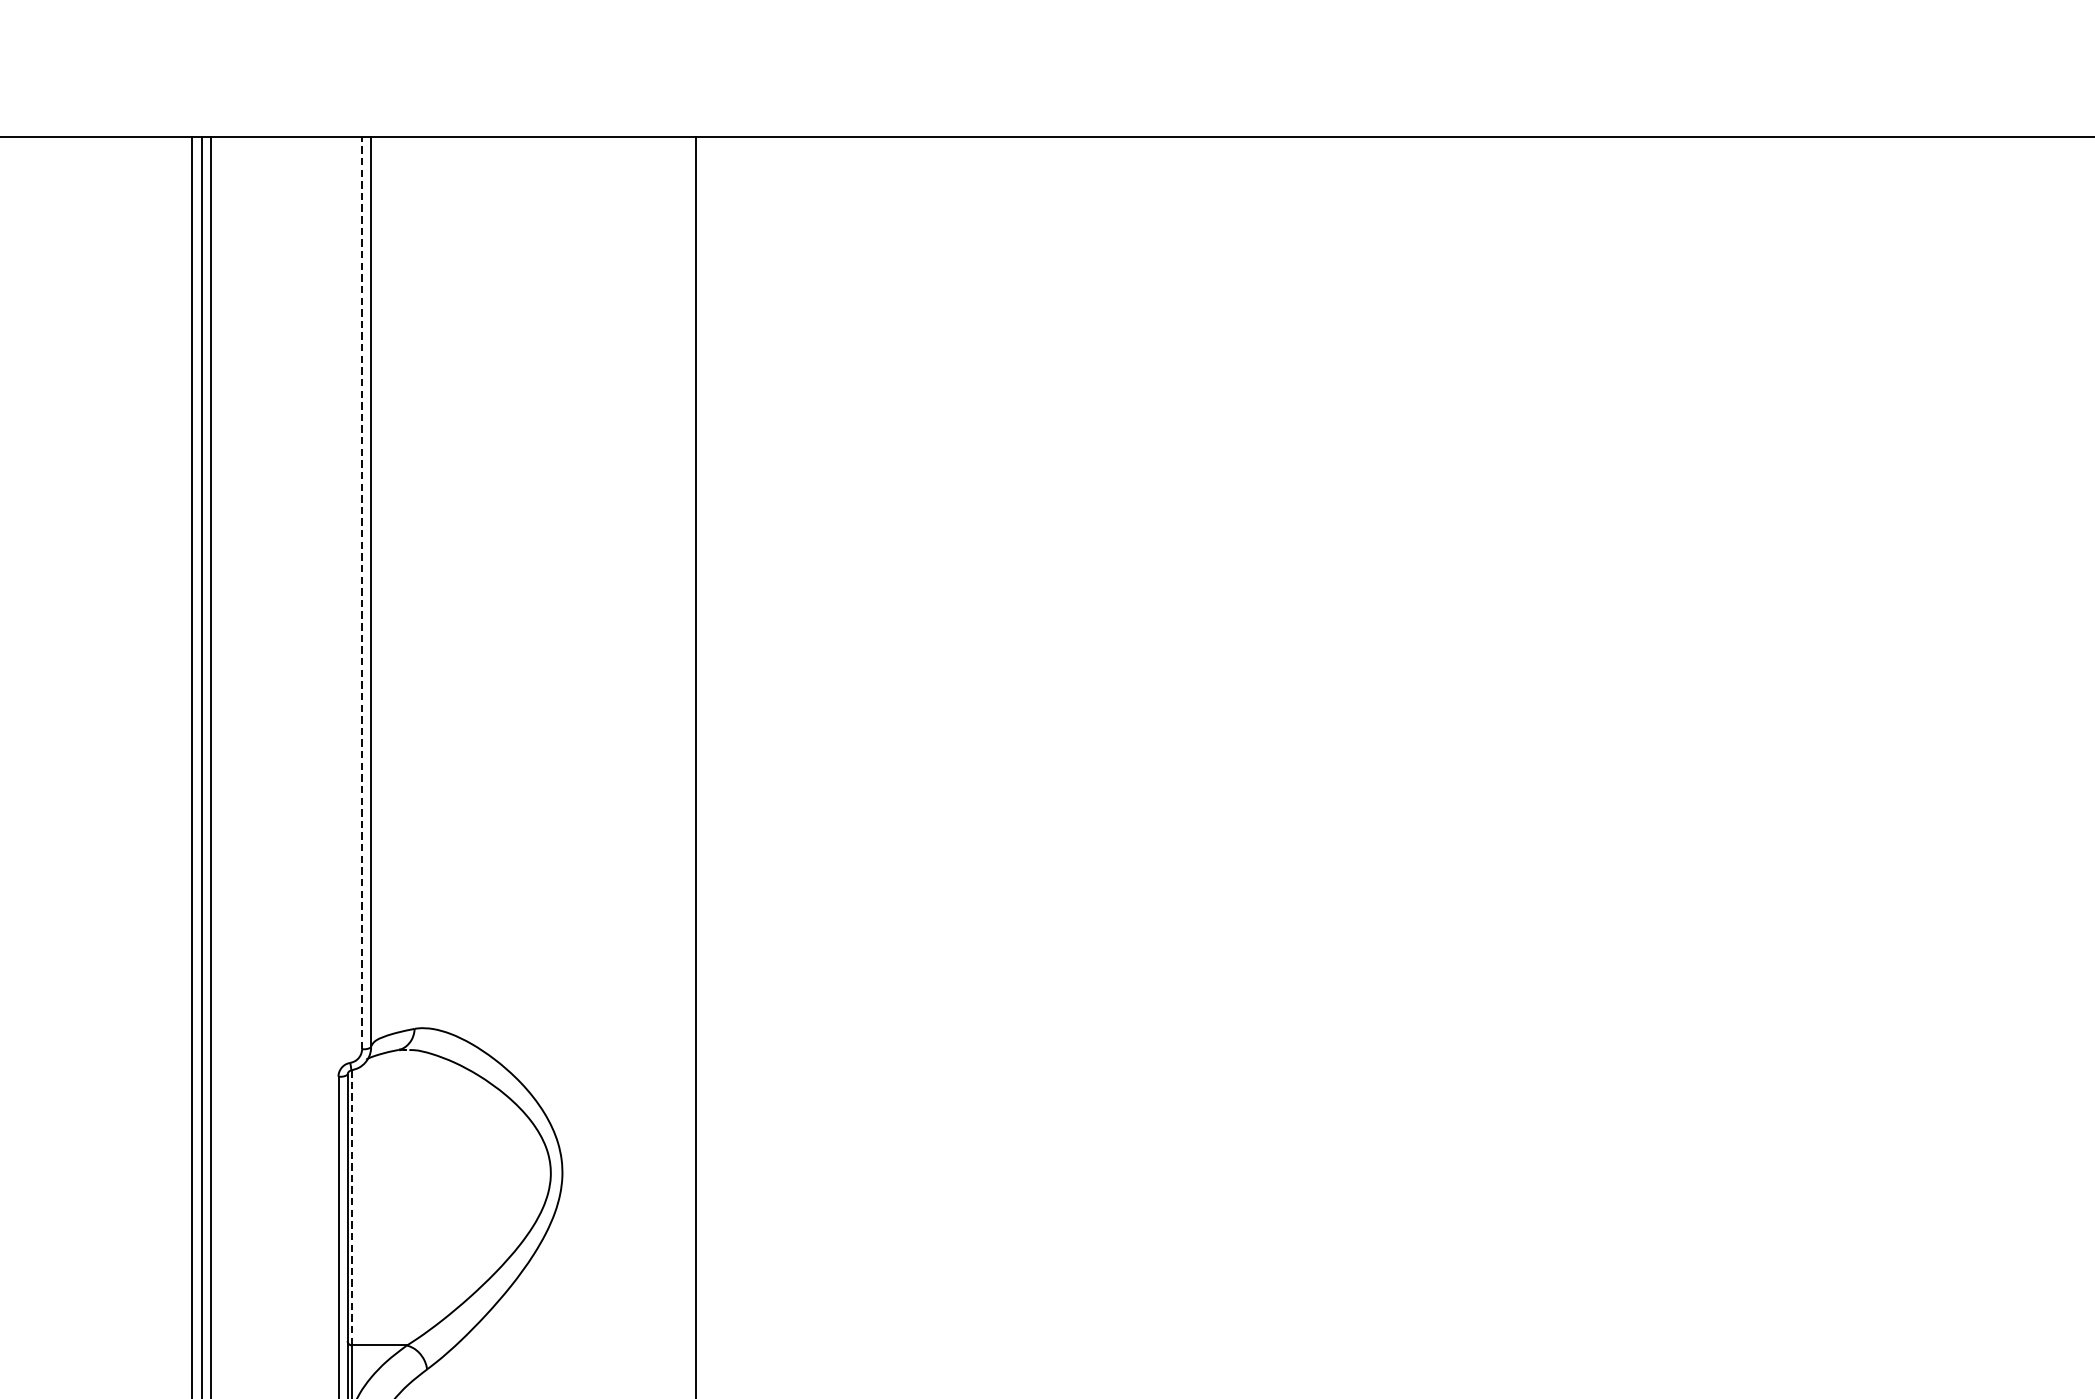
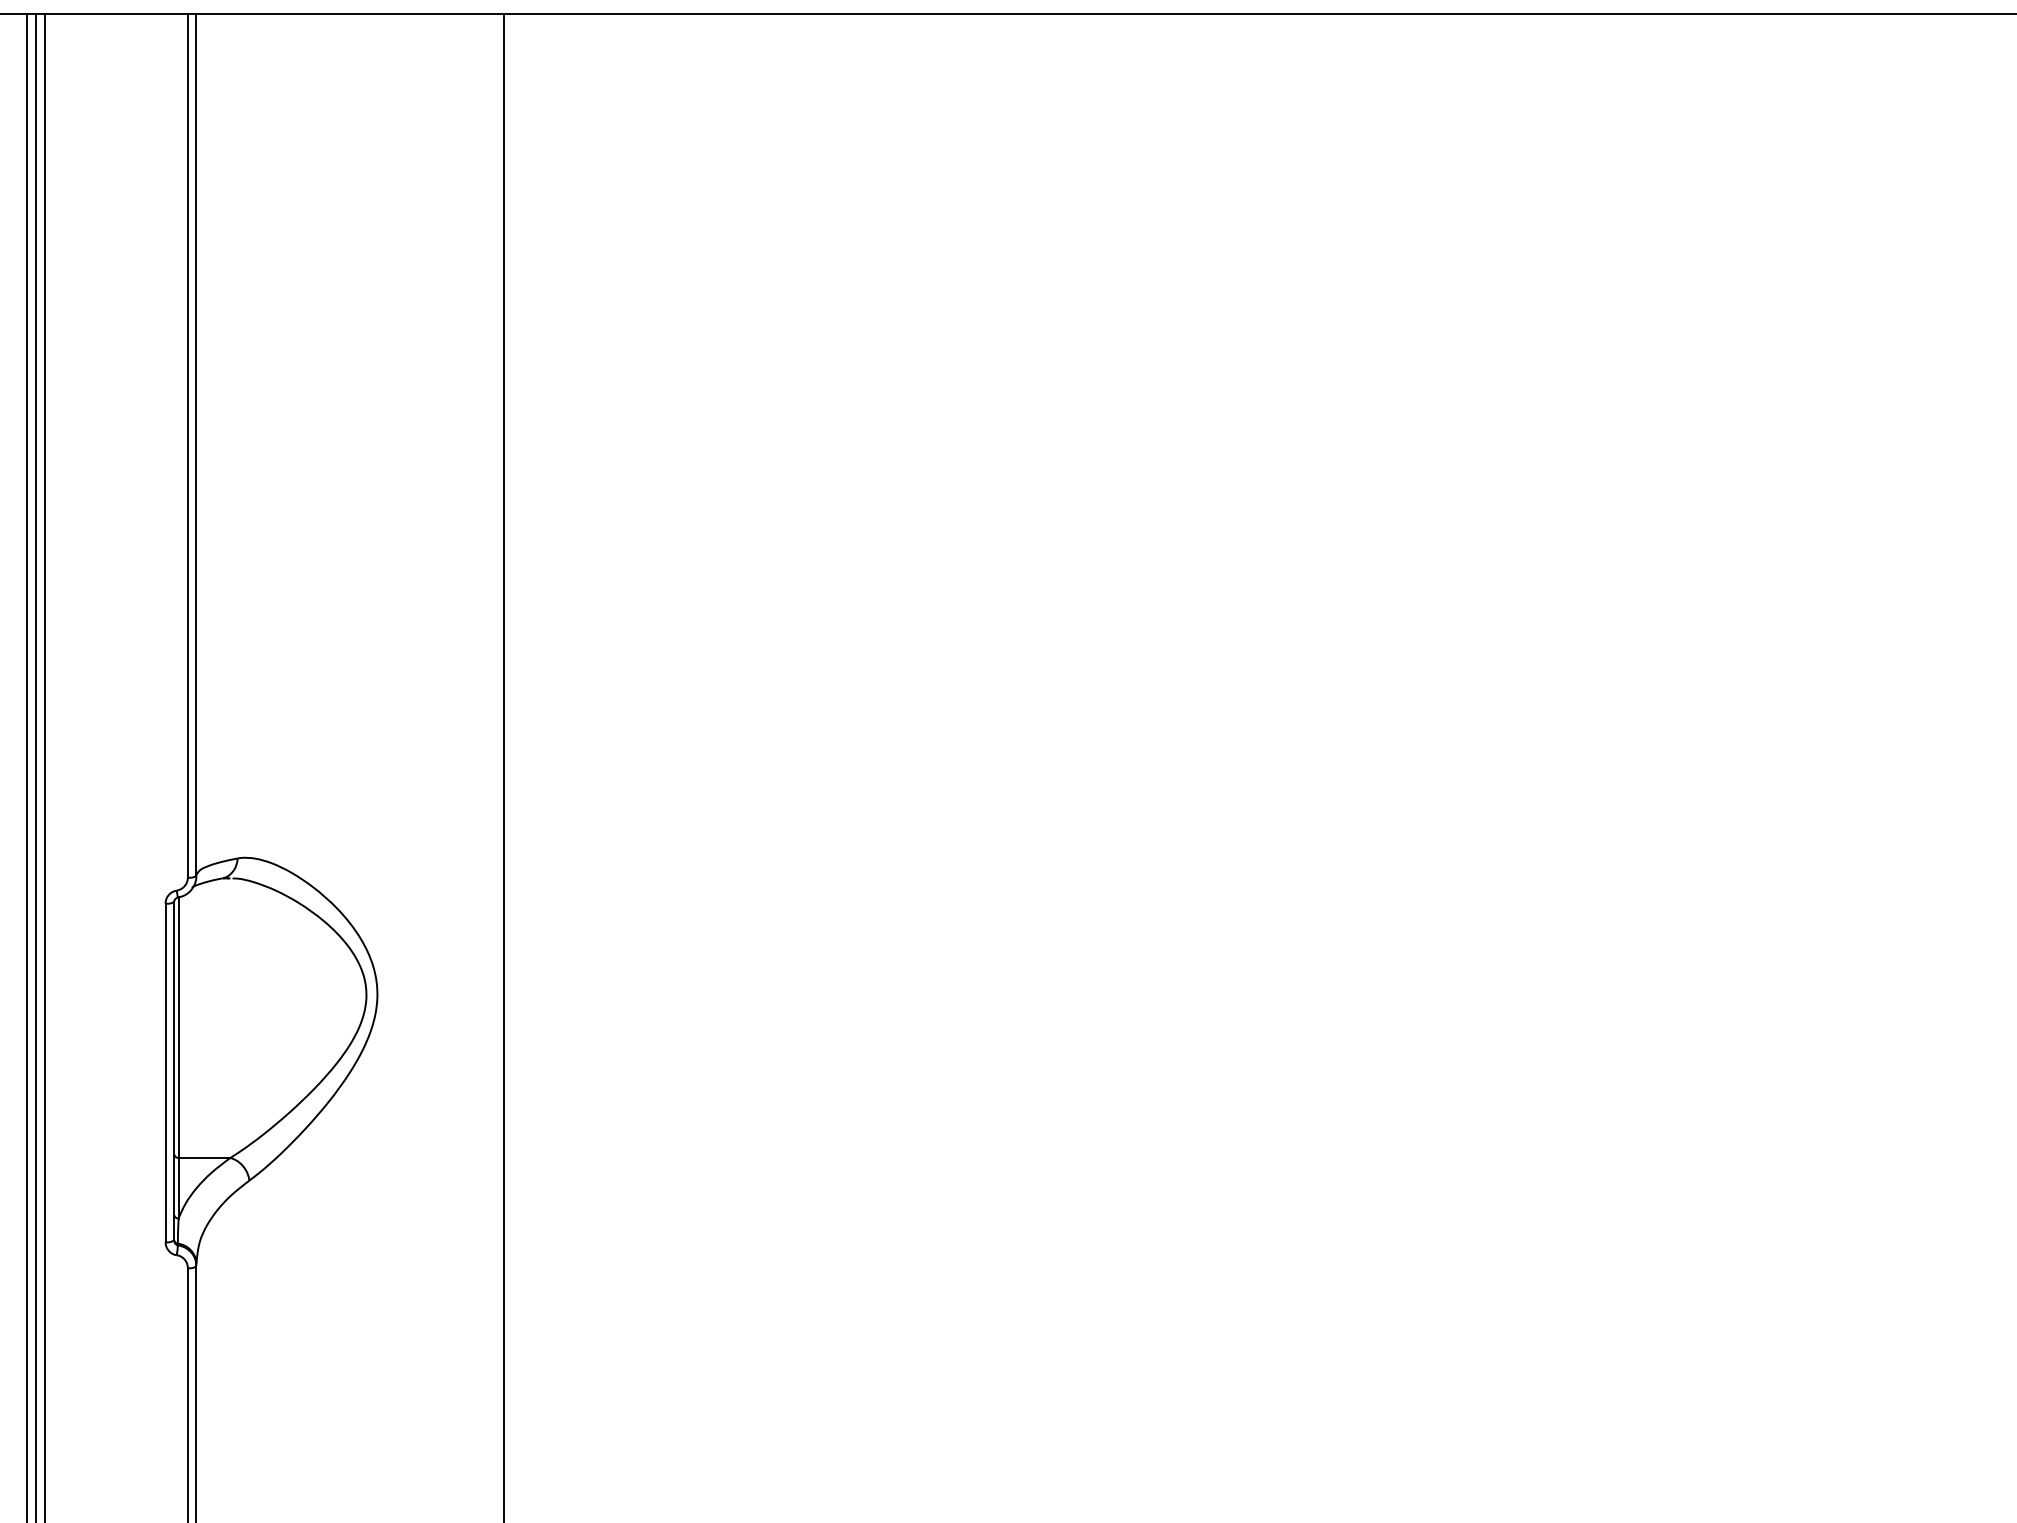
line: (361, 592) -> (187, 445), dashed -> solid
line: (352, 1208) -> (178, 1028), dashed -> solid

